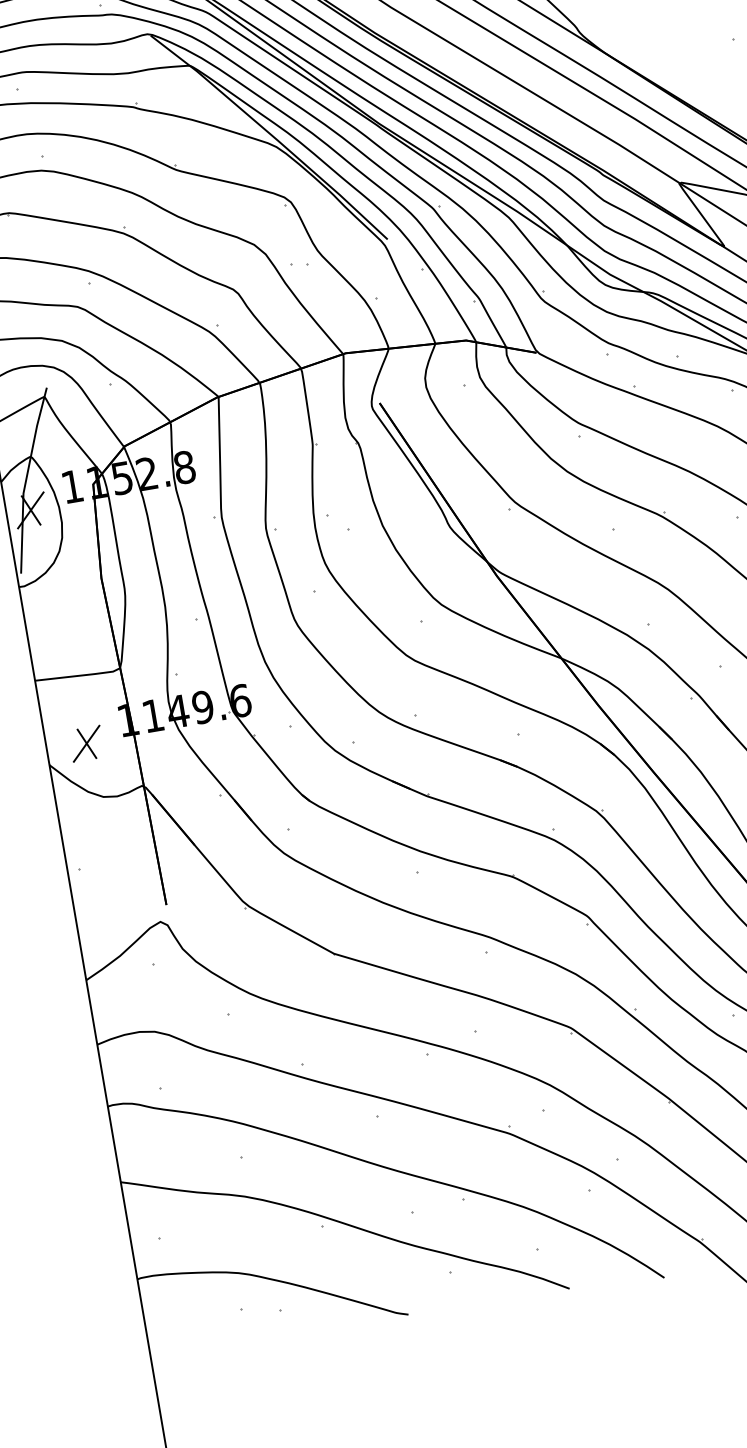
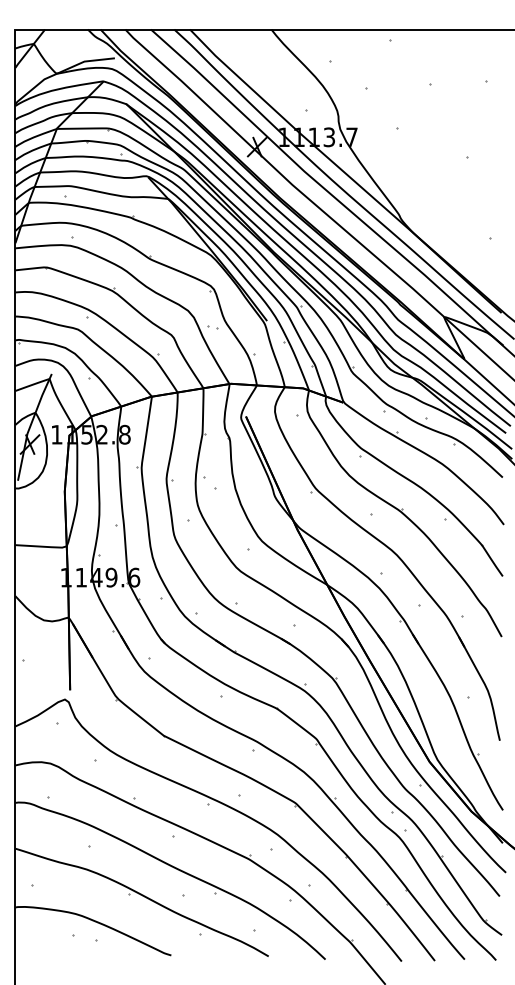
part: (86, 743) -> (39, 587), removed

